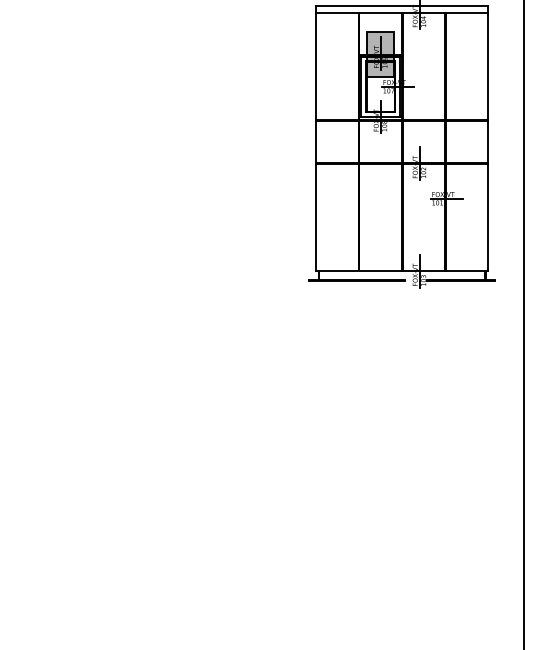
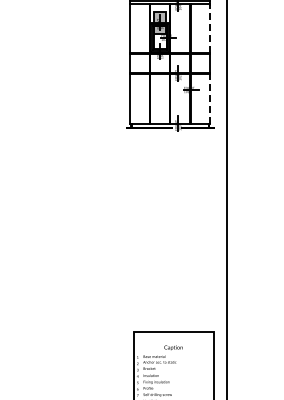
line: (488, 66) -> (210, 28), solid -> dashed
line: (488, 216) -> (210, 98), solid -> dashed

